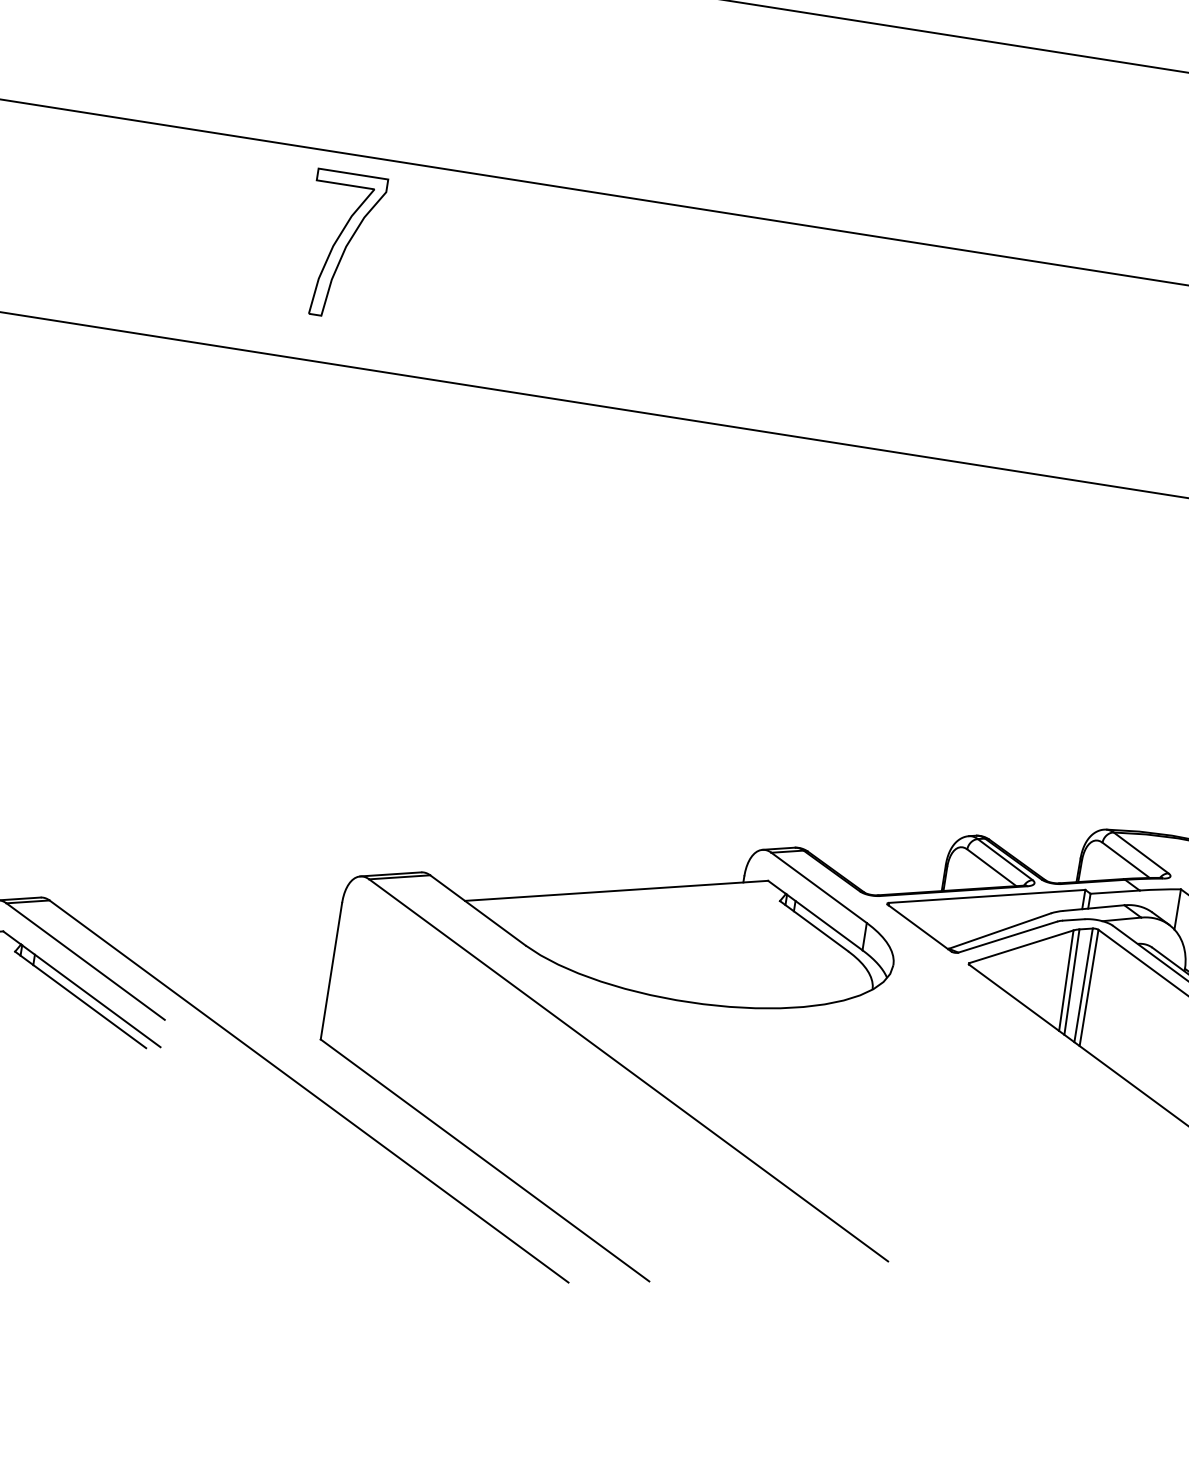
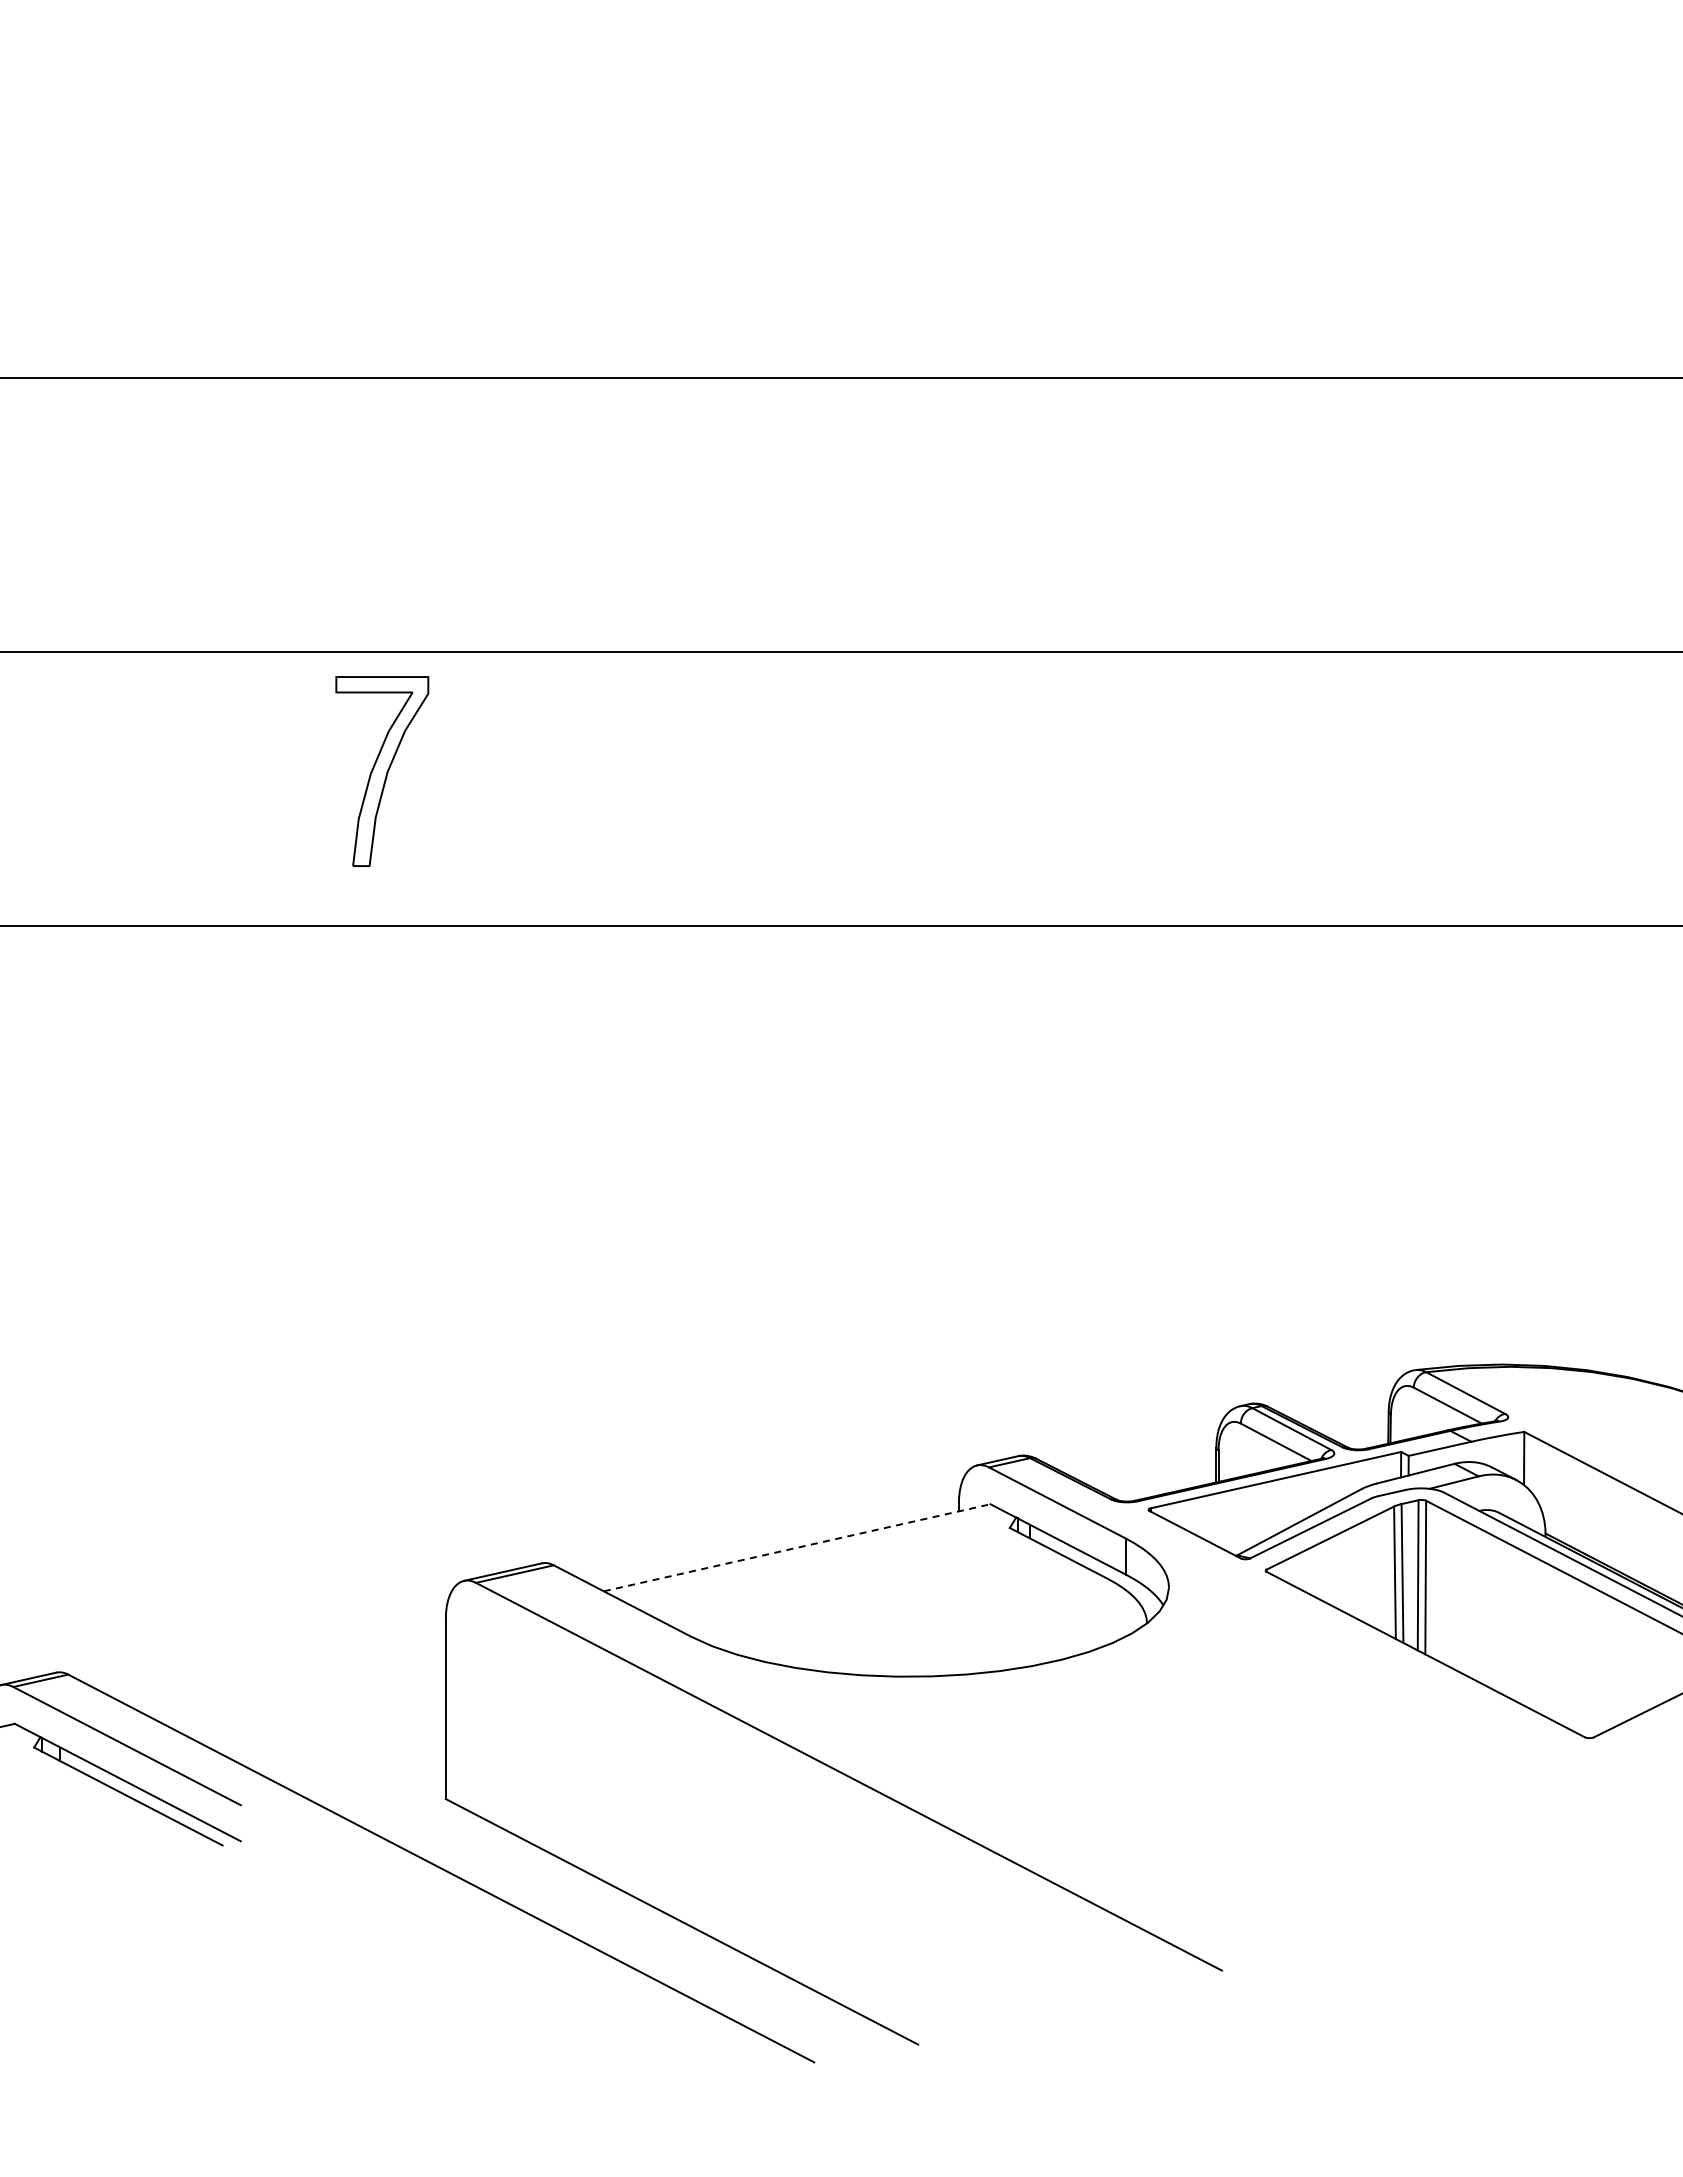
part: (342, 245) -> (382, 771), moved
line: (616, 890) -> (797, 1547), solid -> dashed

